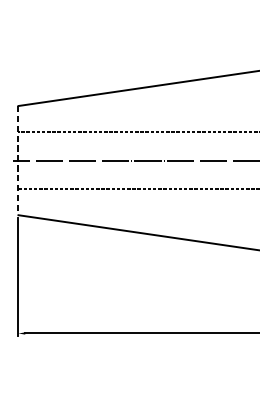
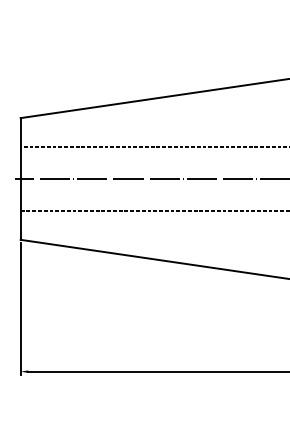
line: (18, 160) -> (20, 178), dashed -> solid

